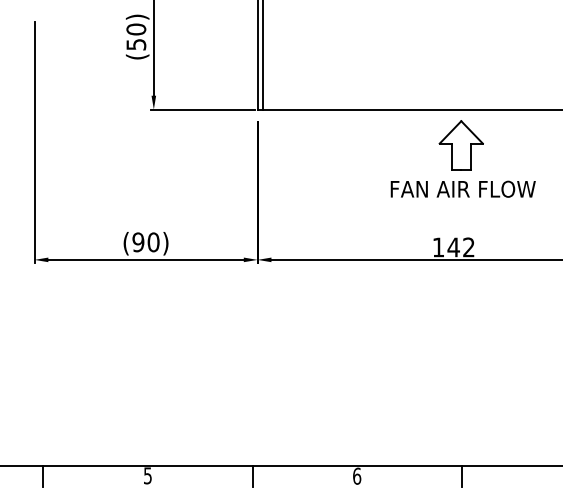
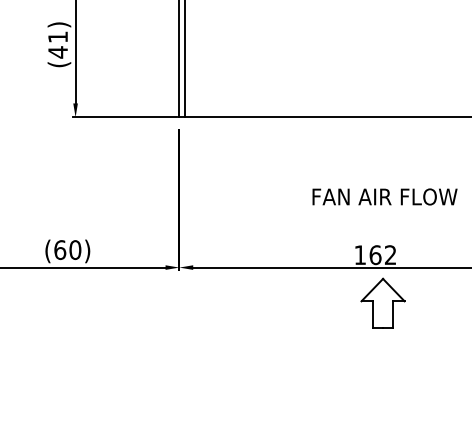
text: (136, 37) -> (58, 45), (50) -> (41)
part: (460, 145) -> (382, 303), moved
text: (138, 242) -> (60, 250), (90) -> (60)
text: (453, 247) -> (375, 255), 142 -> 162

